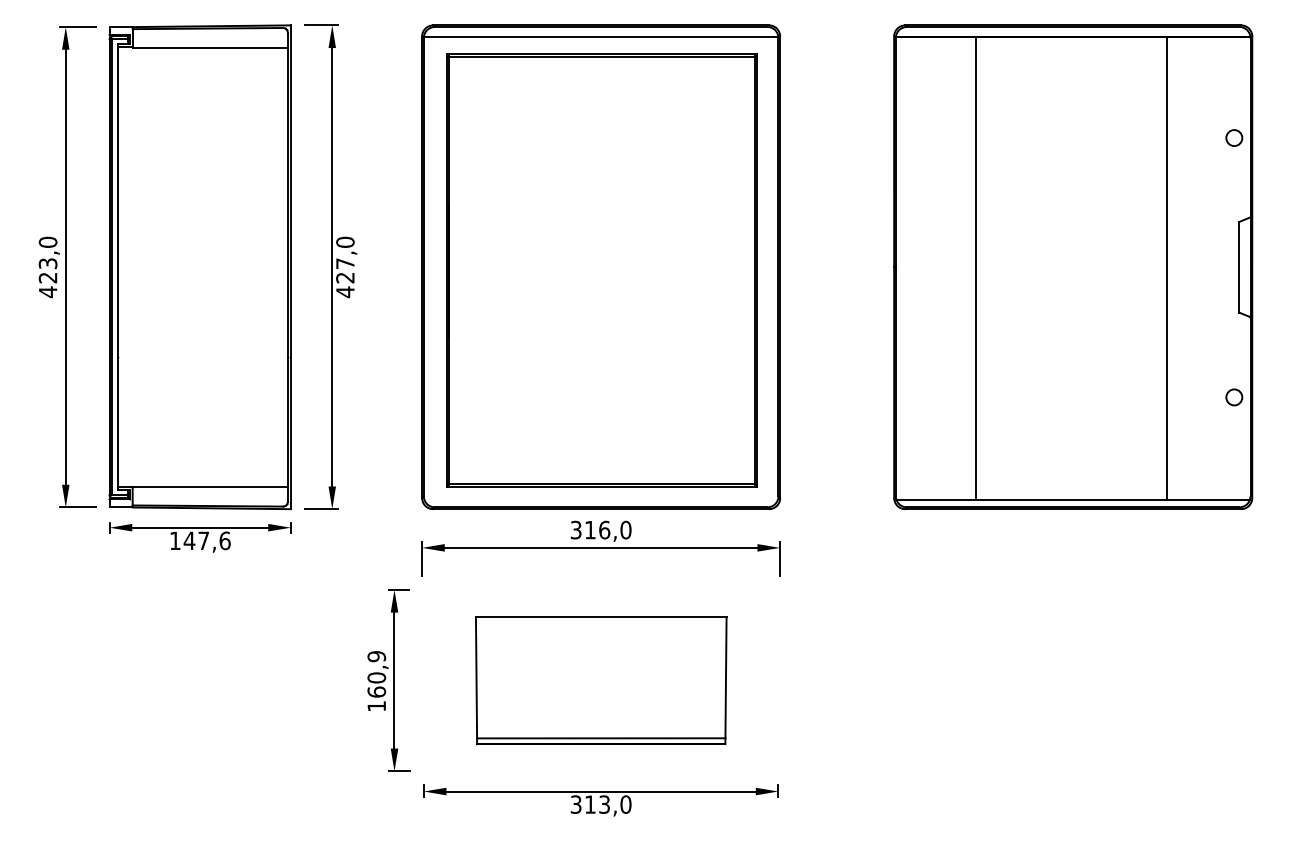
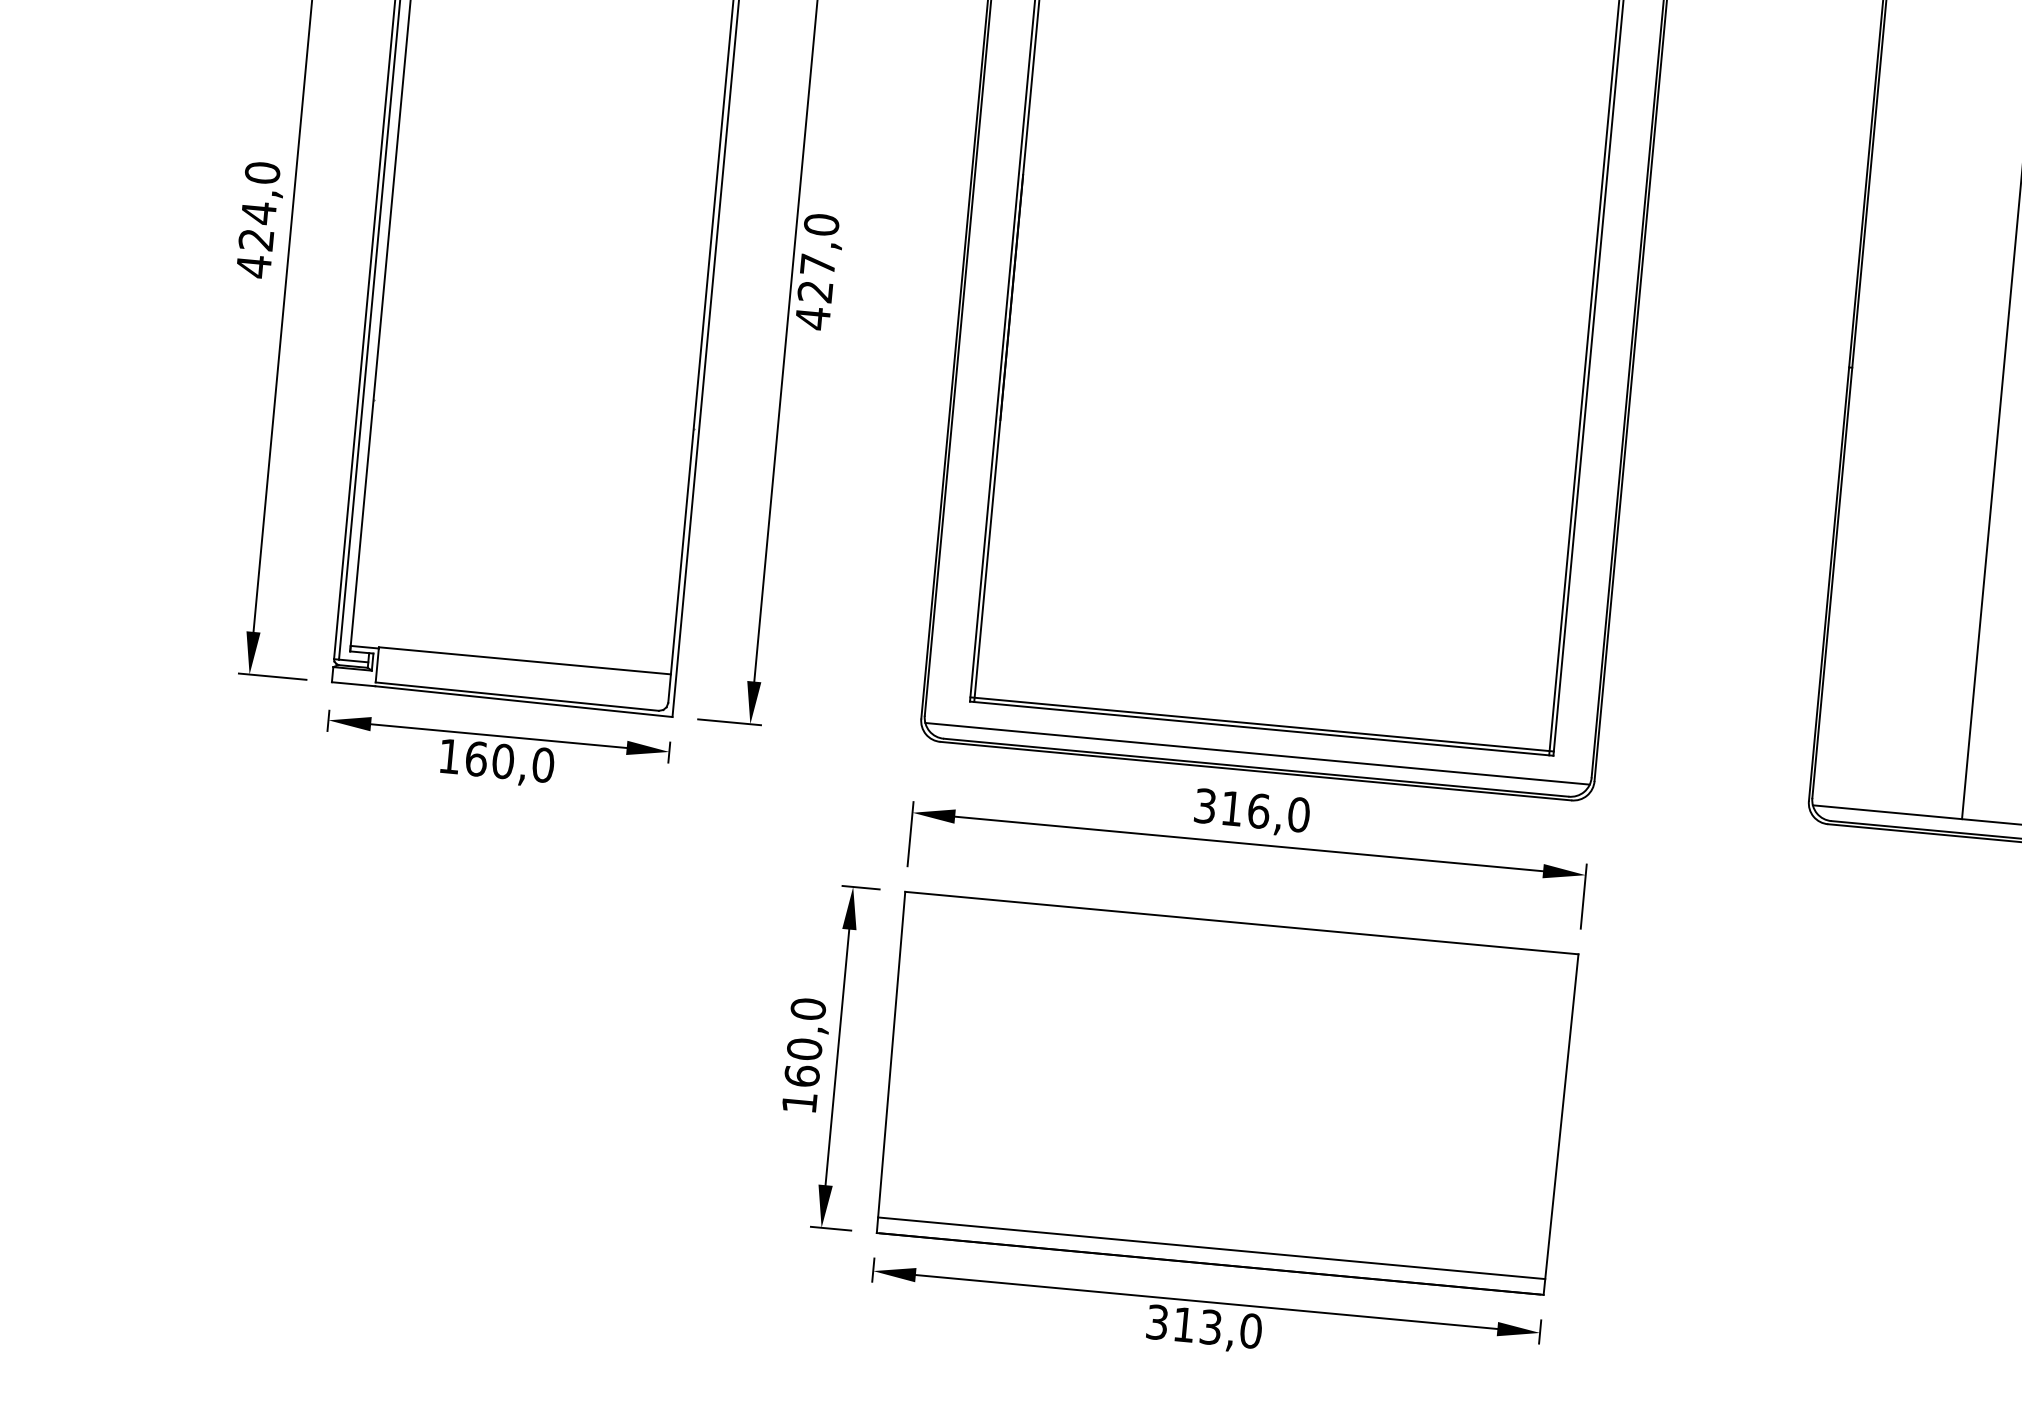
text: (47, 263) -> (257, 212), 423,0 -> 424,0
line: (600, 499) -> (1256, 752), added
text: (206, 540) -> (508, 761), 147,6 -> 160,0
text: (376, 656) -> (807, 1008), 160,9 -> 160,0
part: (601, 680) -> (1226, 1093), size x1.43

